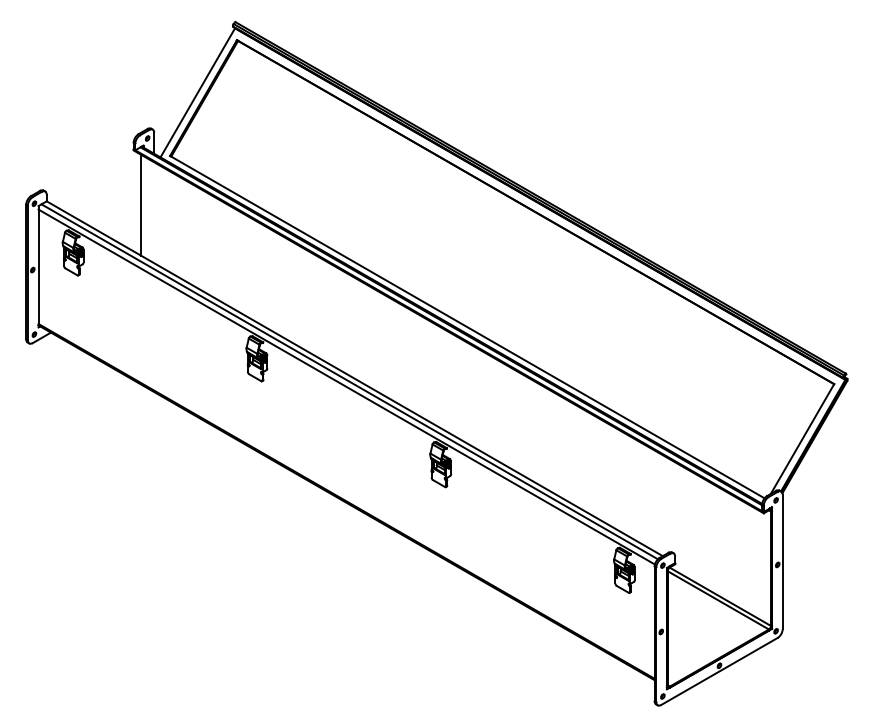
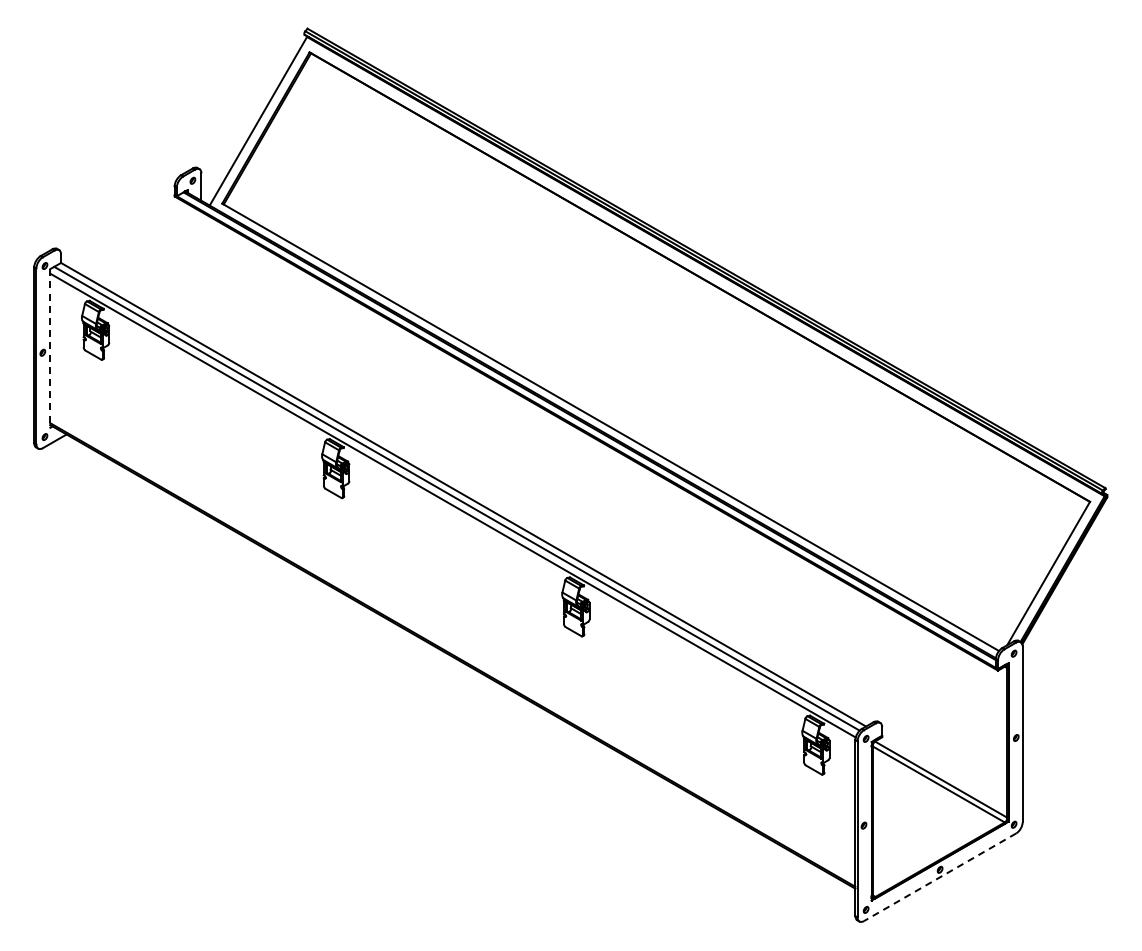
line: (141, 204) -> (184, 267), removed
line: (38, 266) -> (50, 348), solid -> dashed
line: (719, 671) -> (940, 877), solid -> dashed

